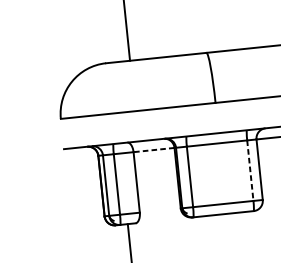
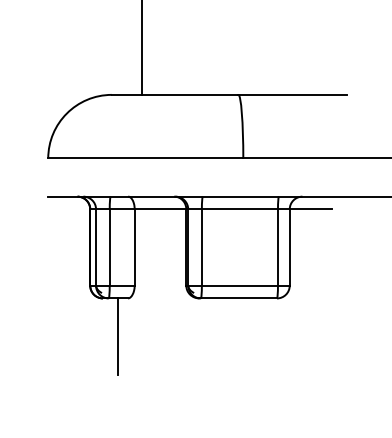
line: (154, 150) -> (160, 209), dashed -> solid
line: (250, 171) -> (277, 248), dashed -> solid

